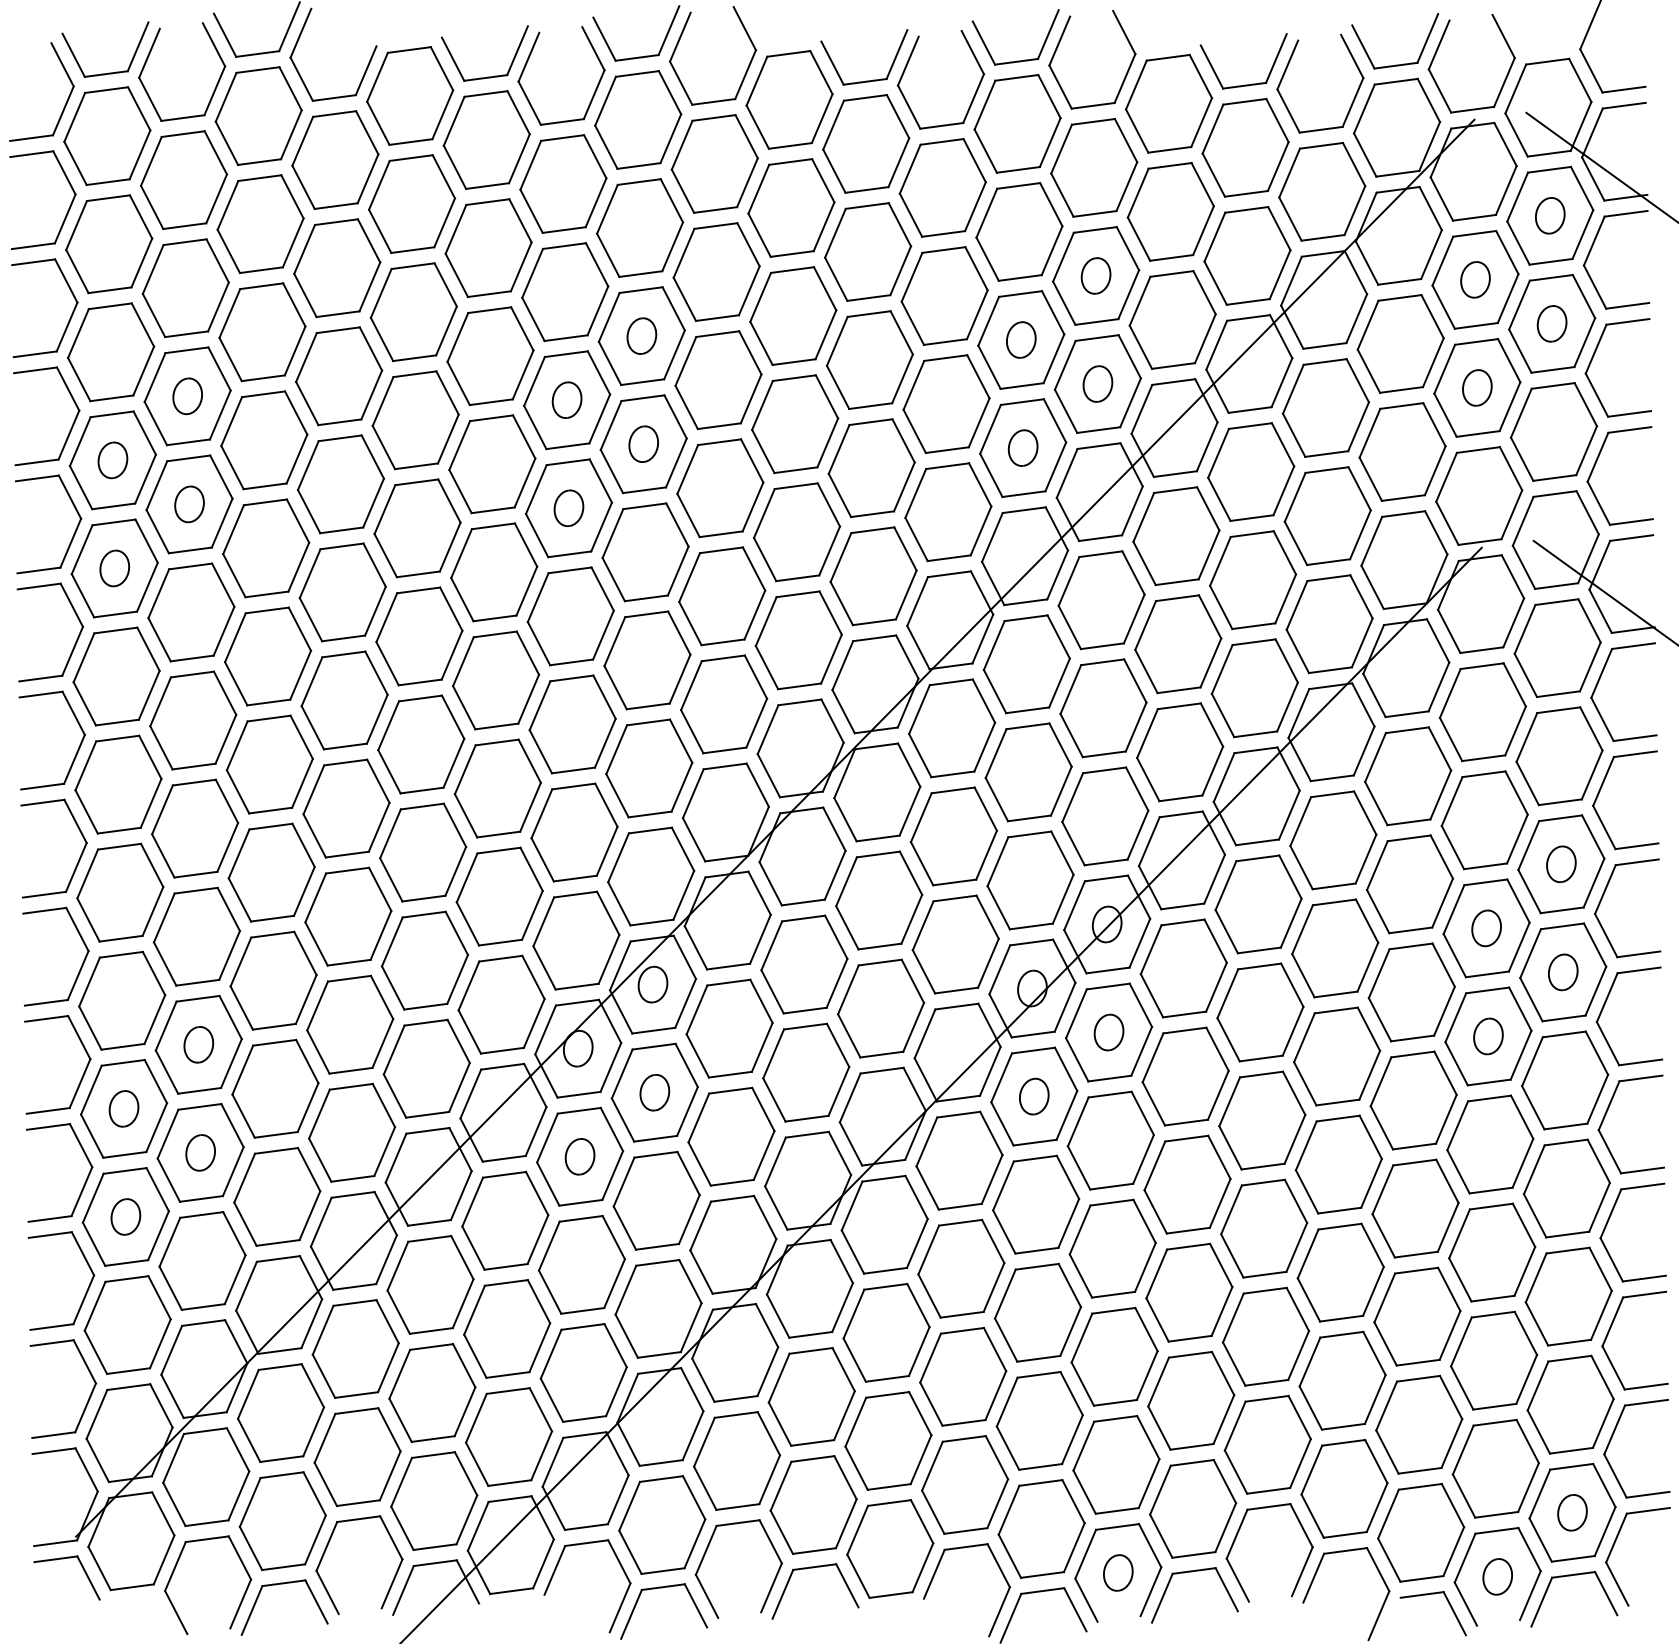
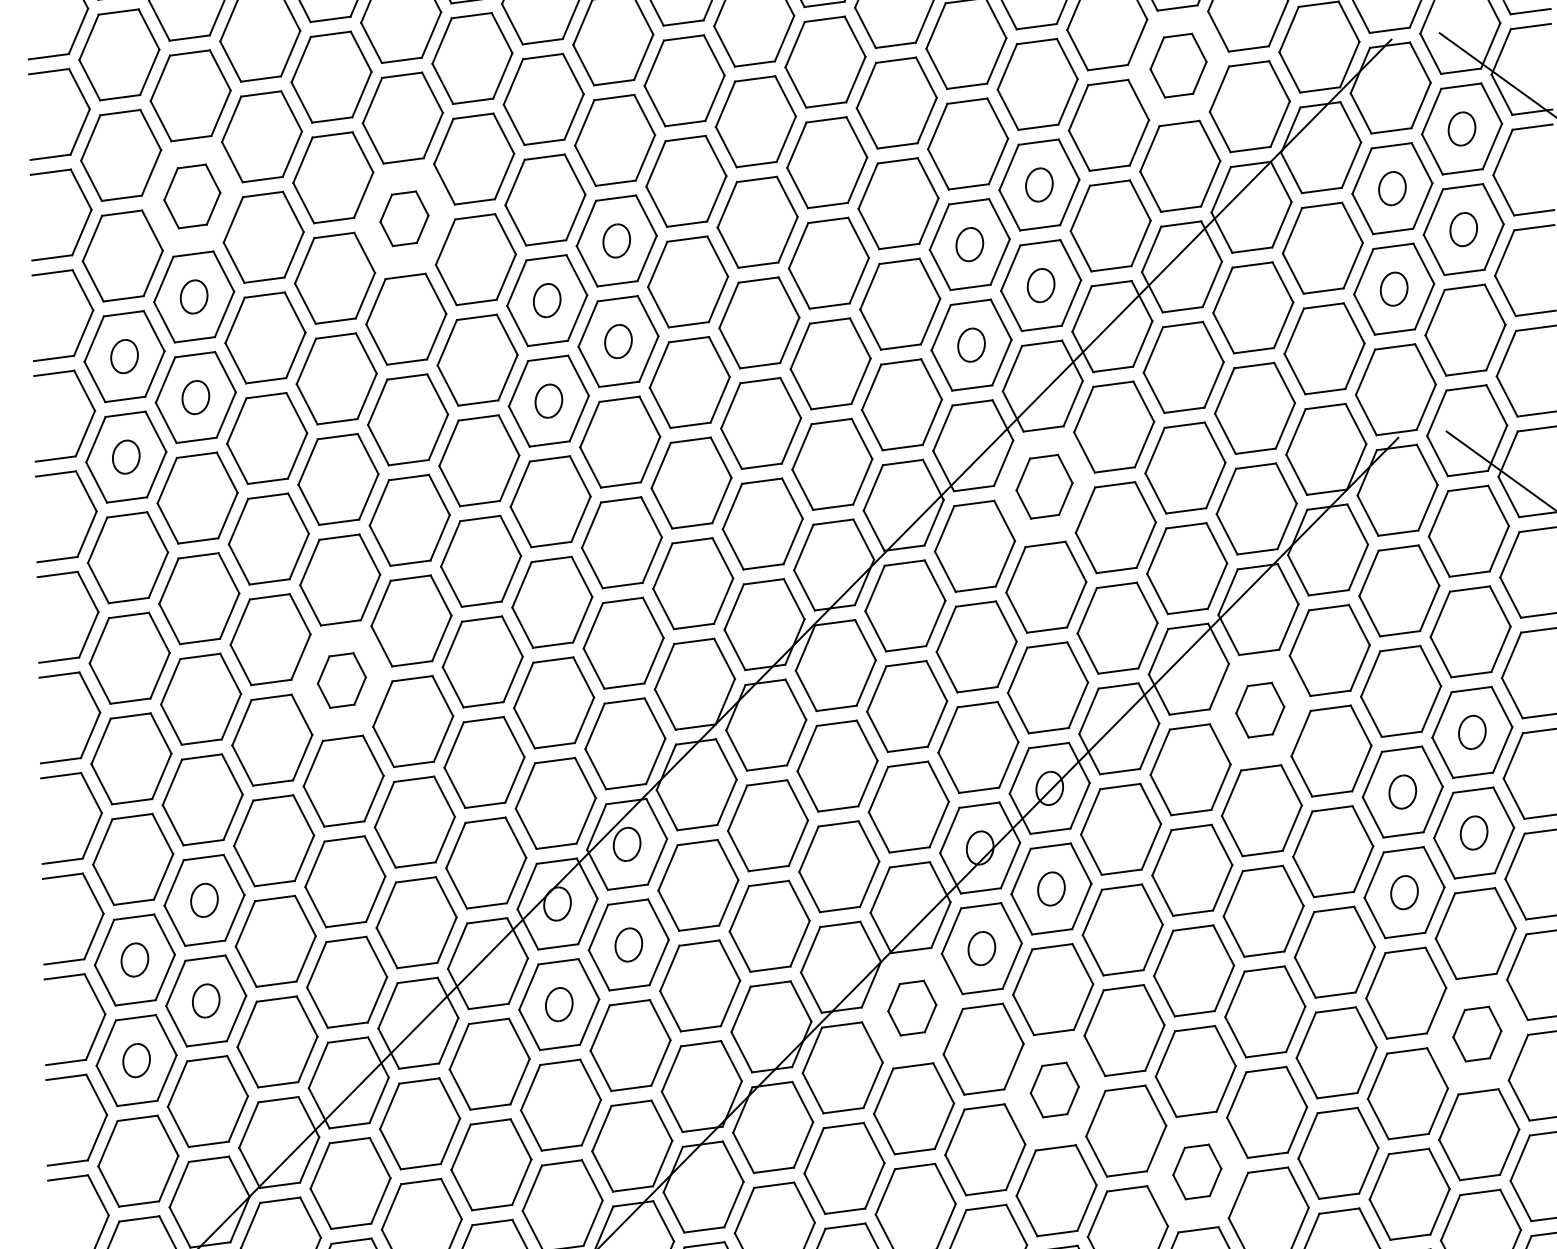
part: (1245, 147) -> (1178, 65), size x0.7
part: (185, 288) -> (192, 196), size x0.7
part: (413, 312) -> (404, 218), size x0.6
part: (1101, 600) -> (1044, 486), size x0.7
part: (346, 808) -> (341, 680), size x0.6
part: (1333, 840) -> (1260, 710), size x0.6
part: (959, 1160) -> (912, 1008), size x0.6
part: (1566, 1188) -> (1477, 1034), size x0.6
part: (1112, 1248) -> (1054, 1089), size x0.6
part: (1265, 1336) -> (1197, 1171), size x0.6

